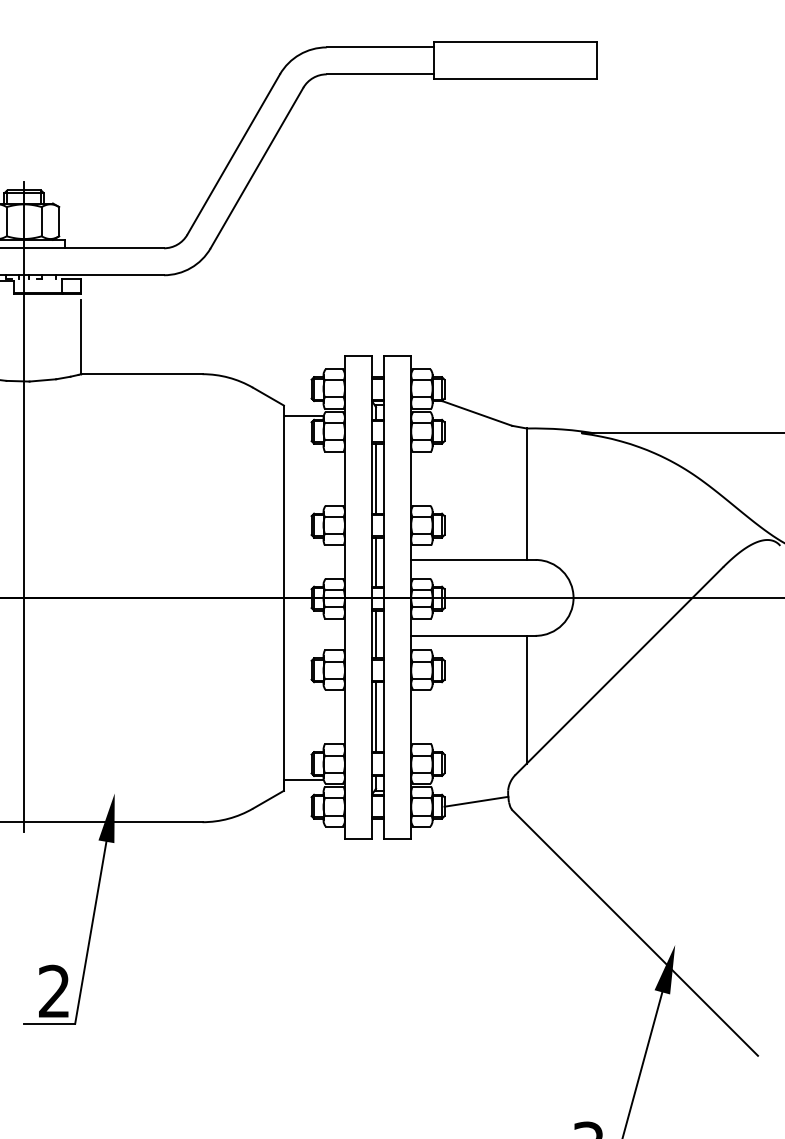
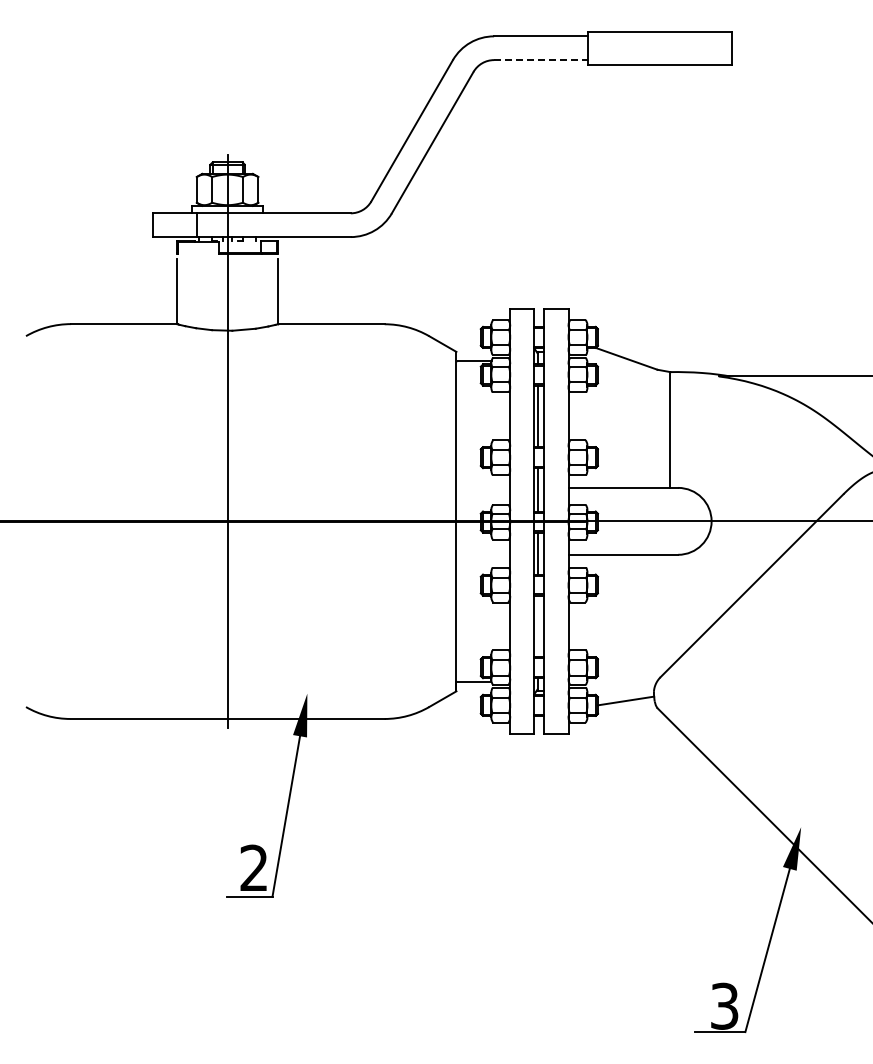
line: (380, 74) -> (541, 60), solid -> dashed
line: (526, 699) -> (670, 610), removed
line: (375, 717) -> (537, 626), removed

